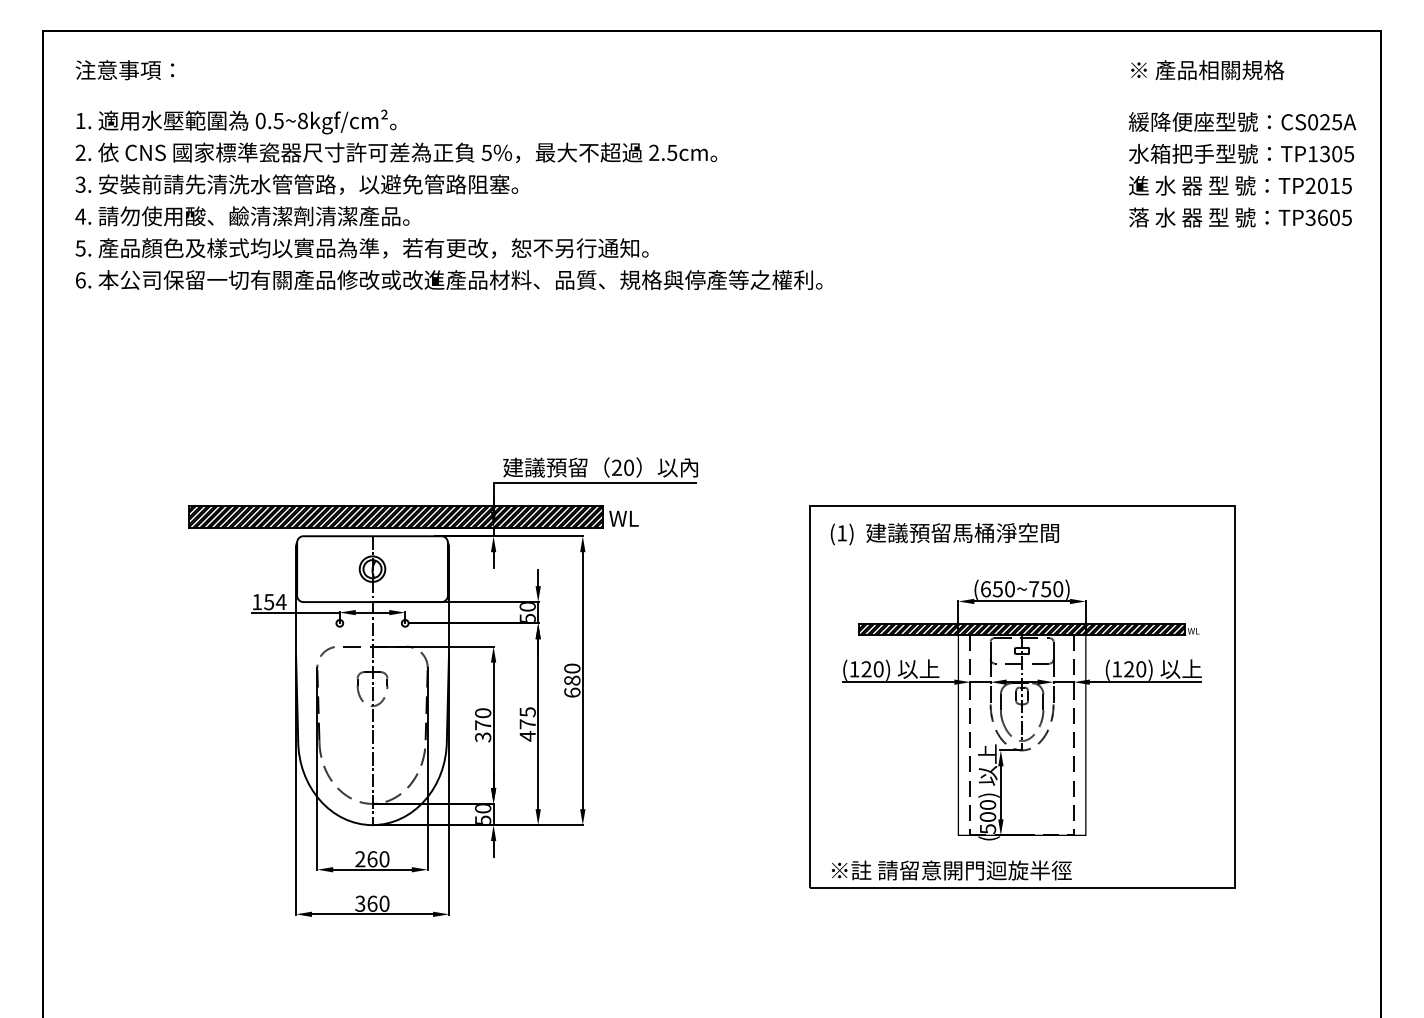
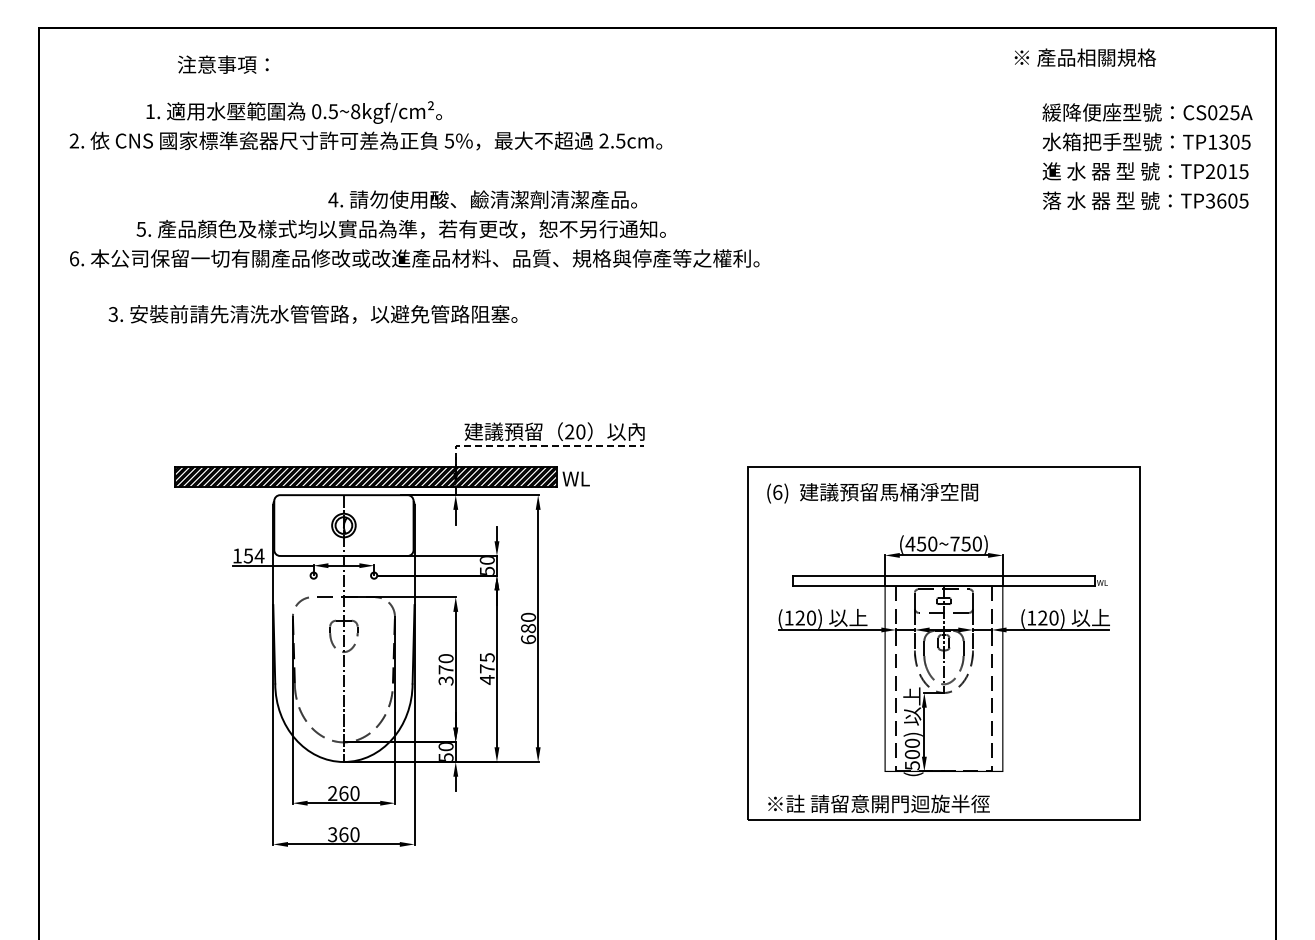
text: (125, 70) -> (223, 64), moved
text: (1207, 70) -> (1085, 57), moved
text: (235, 121) -> (293, 112), moved
text: (296, 184) -> (312, 314), moved
text: (242, 216) -> (482, 199), moved
text: (361, 247) -> (400, 228), moved
line: (574, 483) -> (530, 446), solid -> dashed
text: (841, 532) -> (777, 491), (1) -> (6)
text: (985, 588) -> (910, 543), (650~750) -> (450~750)
hatch: (1021, 629) -> (943, 581), removed

